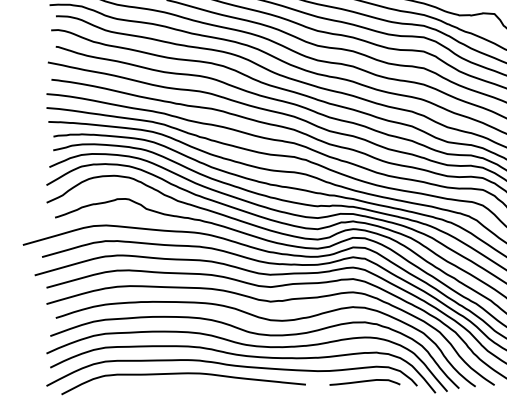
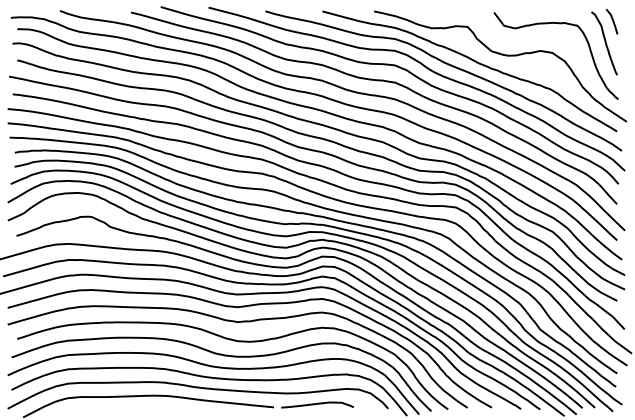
curve: (364, 381) -> (317, 404), moved

